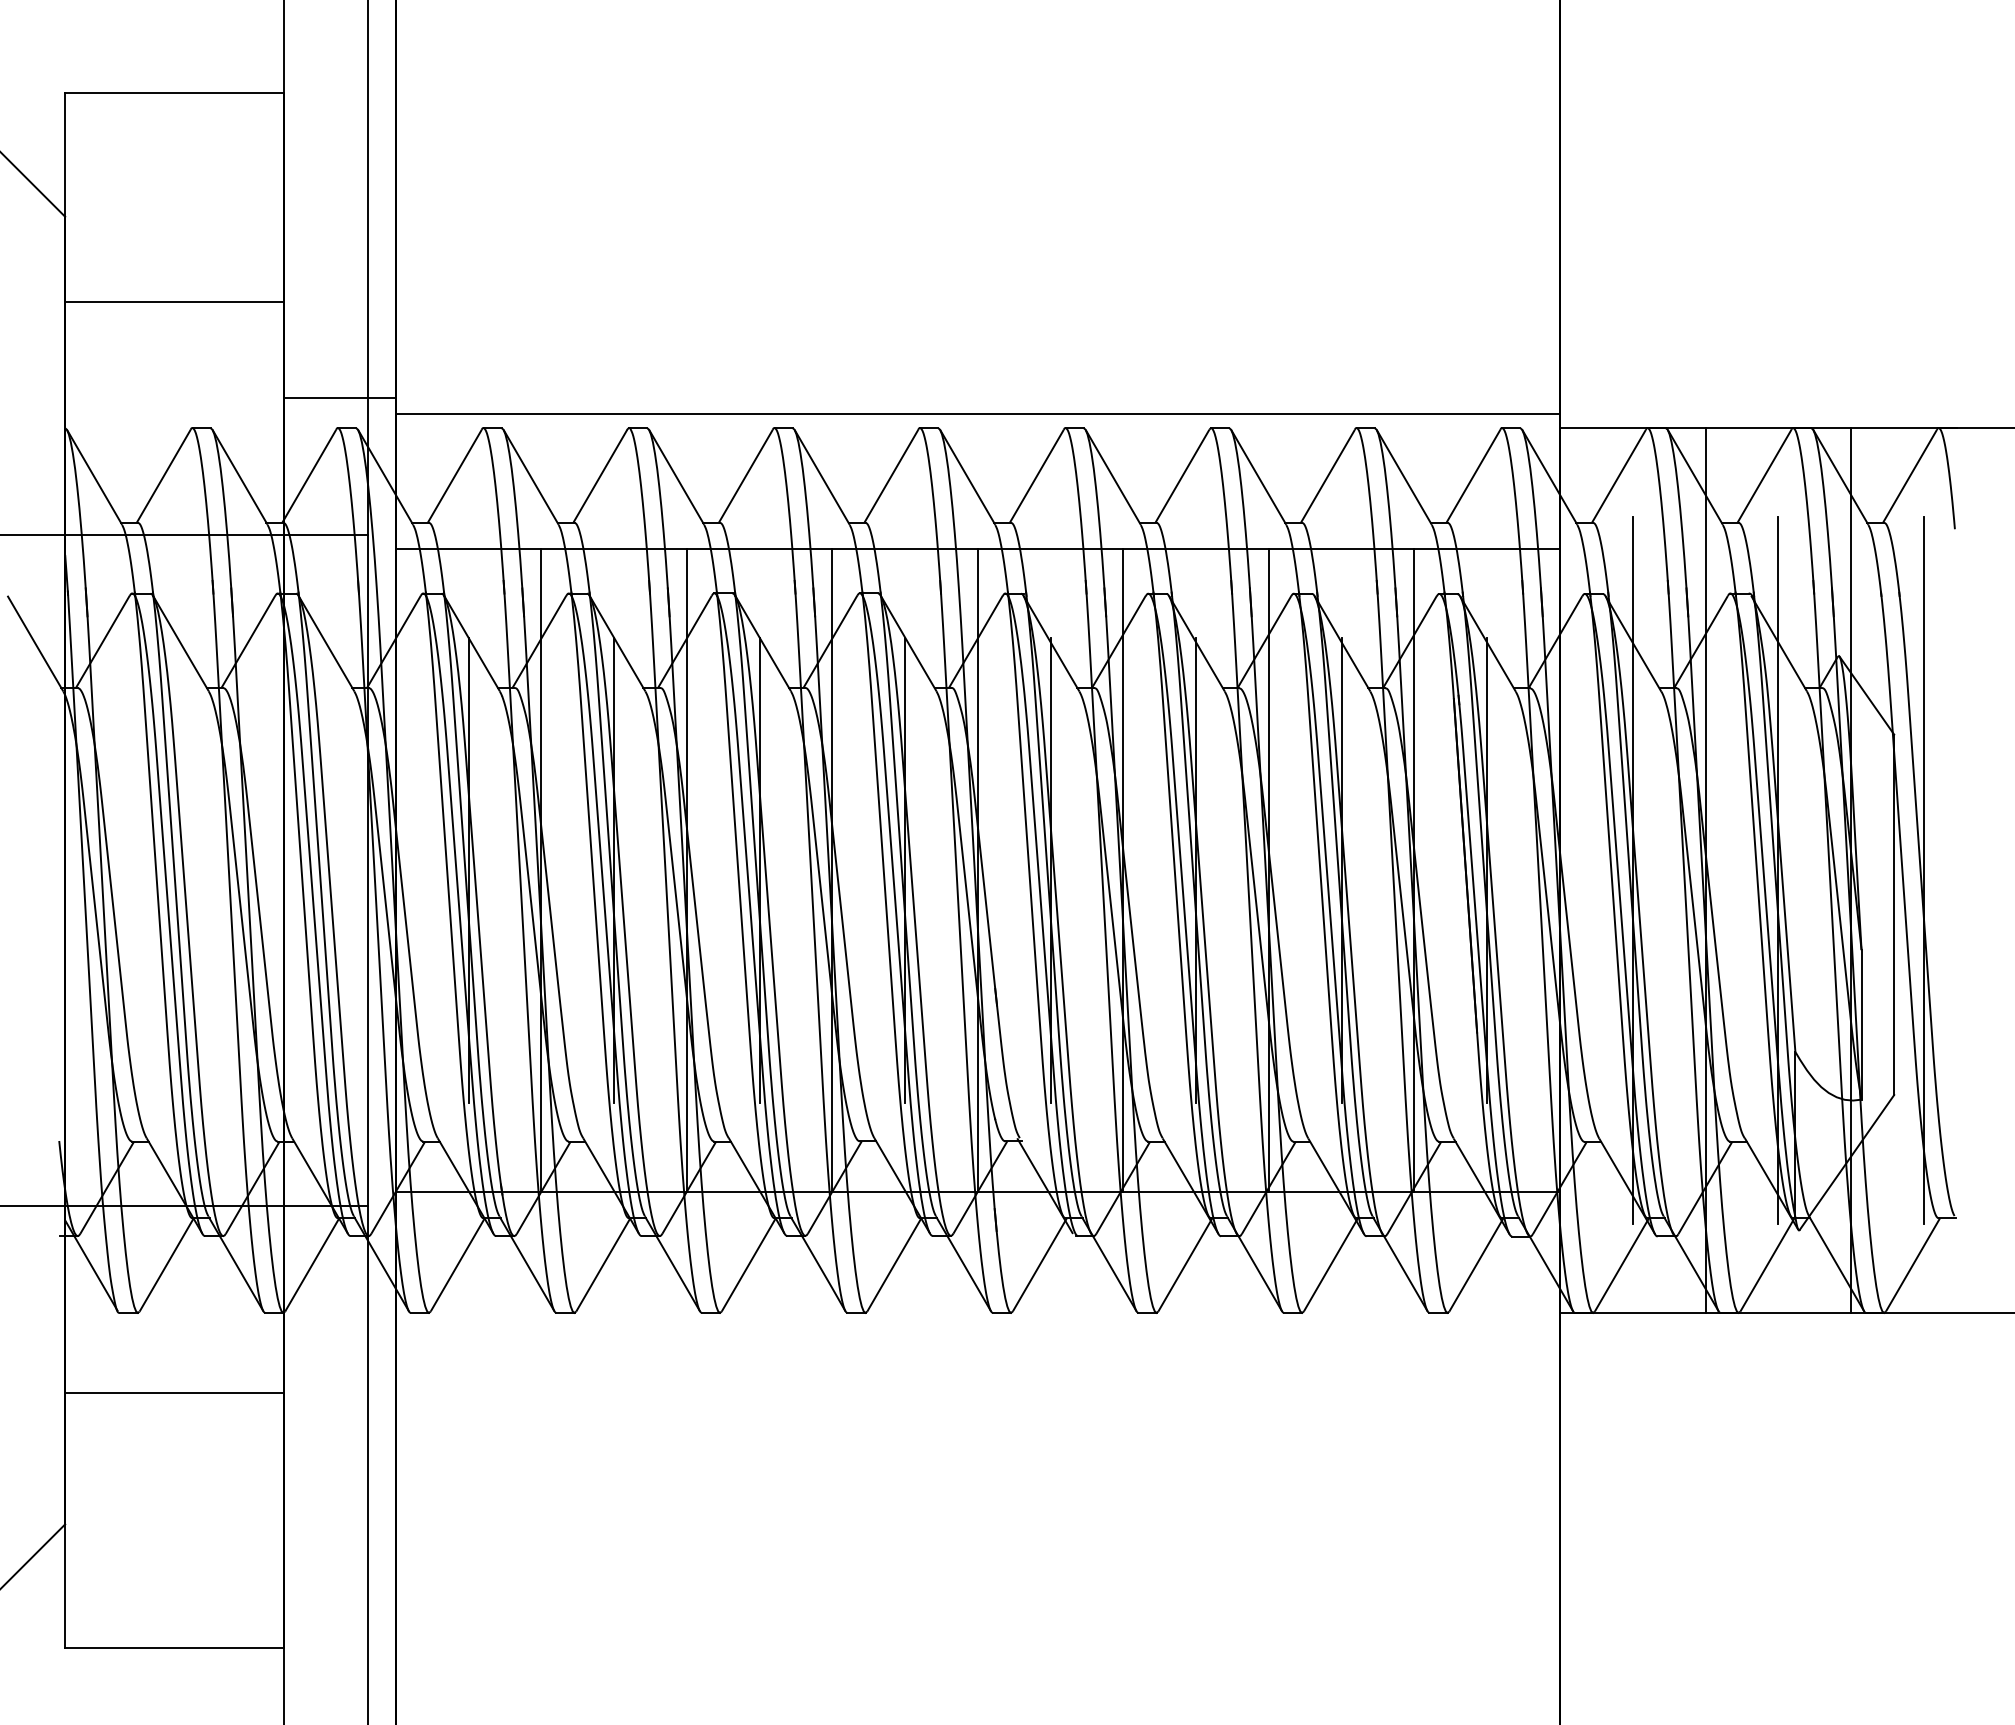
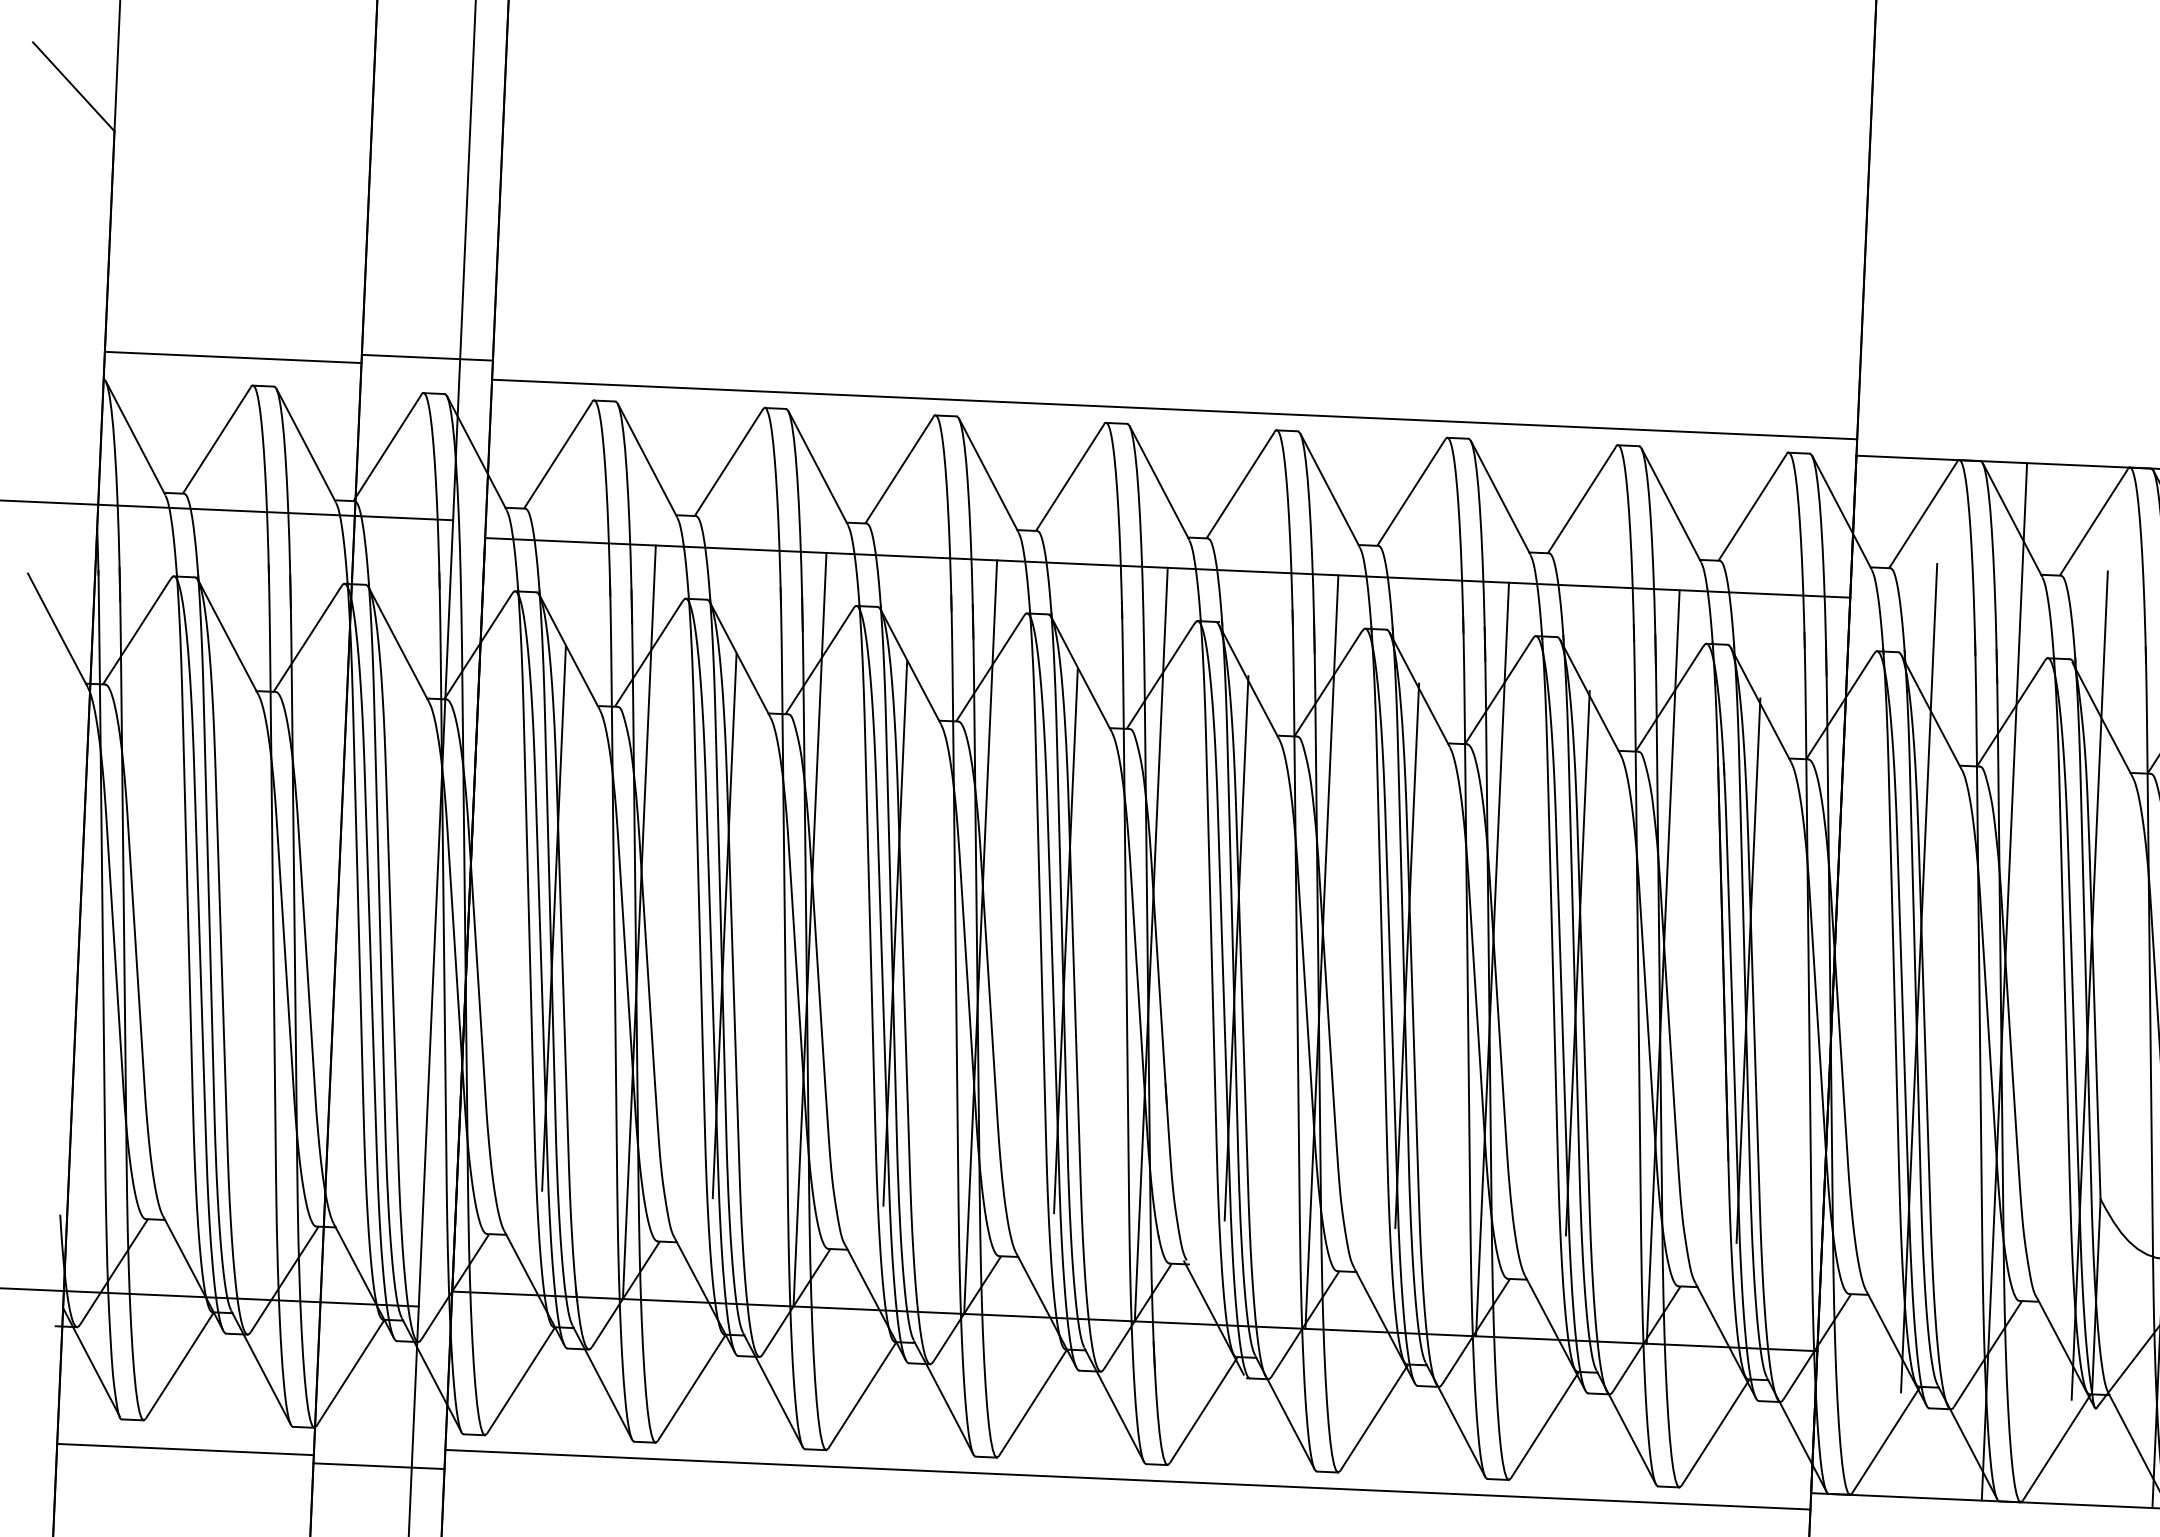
line: (174, 301) -> (233, 356), moved
line: (977, 1326) -> (1127, 1479), added
line: (339, 1343) -> (378, 1466), added
line: (174, 1393) -> (185, 1449), moved

